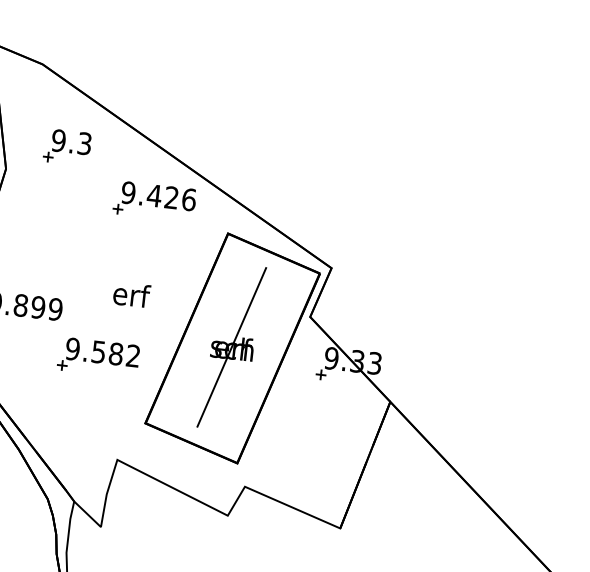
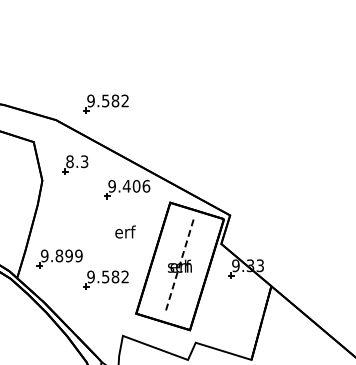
part: (133, 44) -> (105, 103), added
text: (57, 140) -> (69, 161), 9.3 -> 8.3
text: (171, 198) -> (136, 186), 9.426 -> 9.406
text: (131, 294) -> (125, 231), moved
line: (231, 348) -> (179, 266), solid -> dashed

